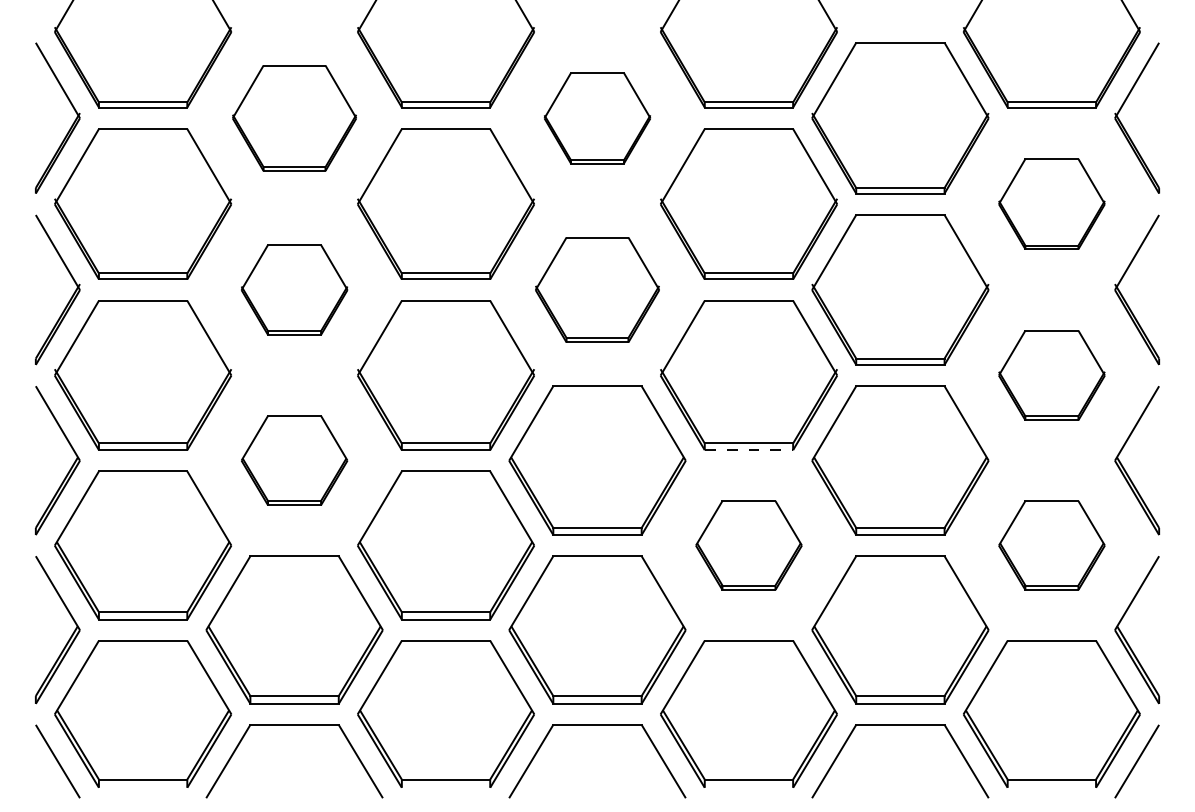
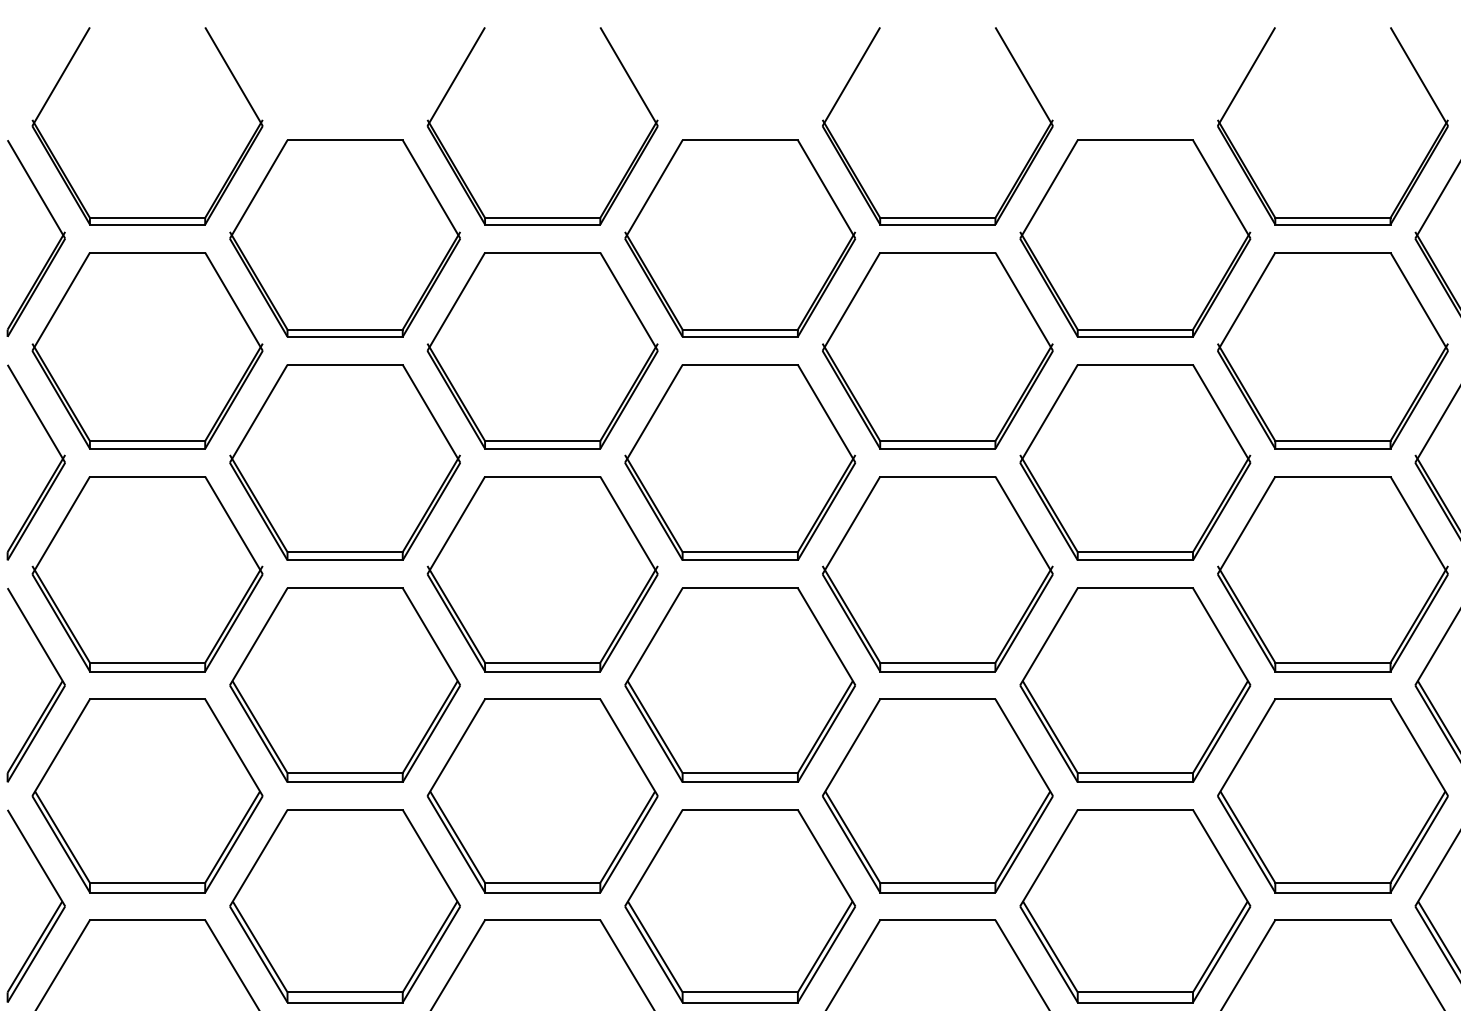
part: (294, 118) -> (345, 238), size x1.43
part: (597, 118) -> (740, 238), size x1.67
part: (1051, 203) -> (1332, 349), size x1.67
part: (294, 289) -> (345, 461), size x1.67
part: (597, 289) -> (740, 461), size x1.43
part: (1051, 375) -> (1332, 574), size x1.67
line: (749, 450) -> (938, 671), dashed -> solid
part: (294, 460) -> (345, 685), size x1.67
part: (748, 545) -> (937, 795), size x1.67
part: (1051, 545) -> (1332, 795), size x1.67

